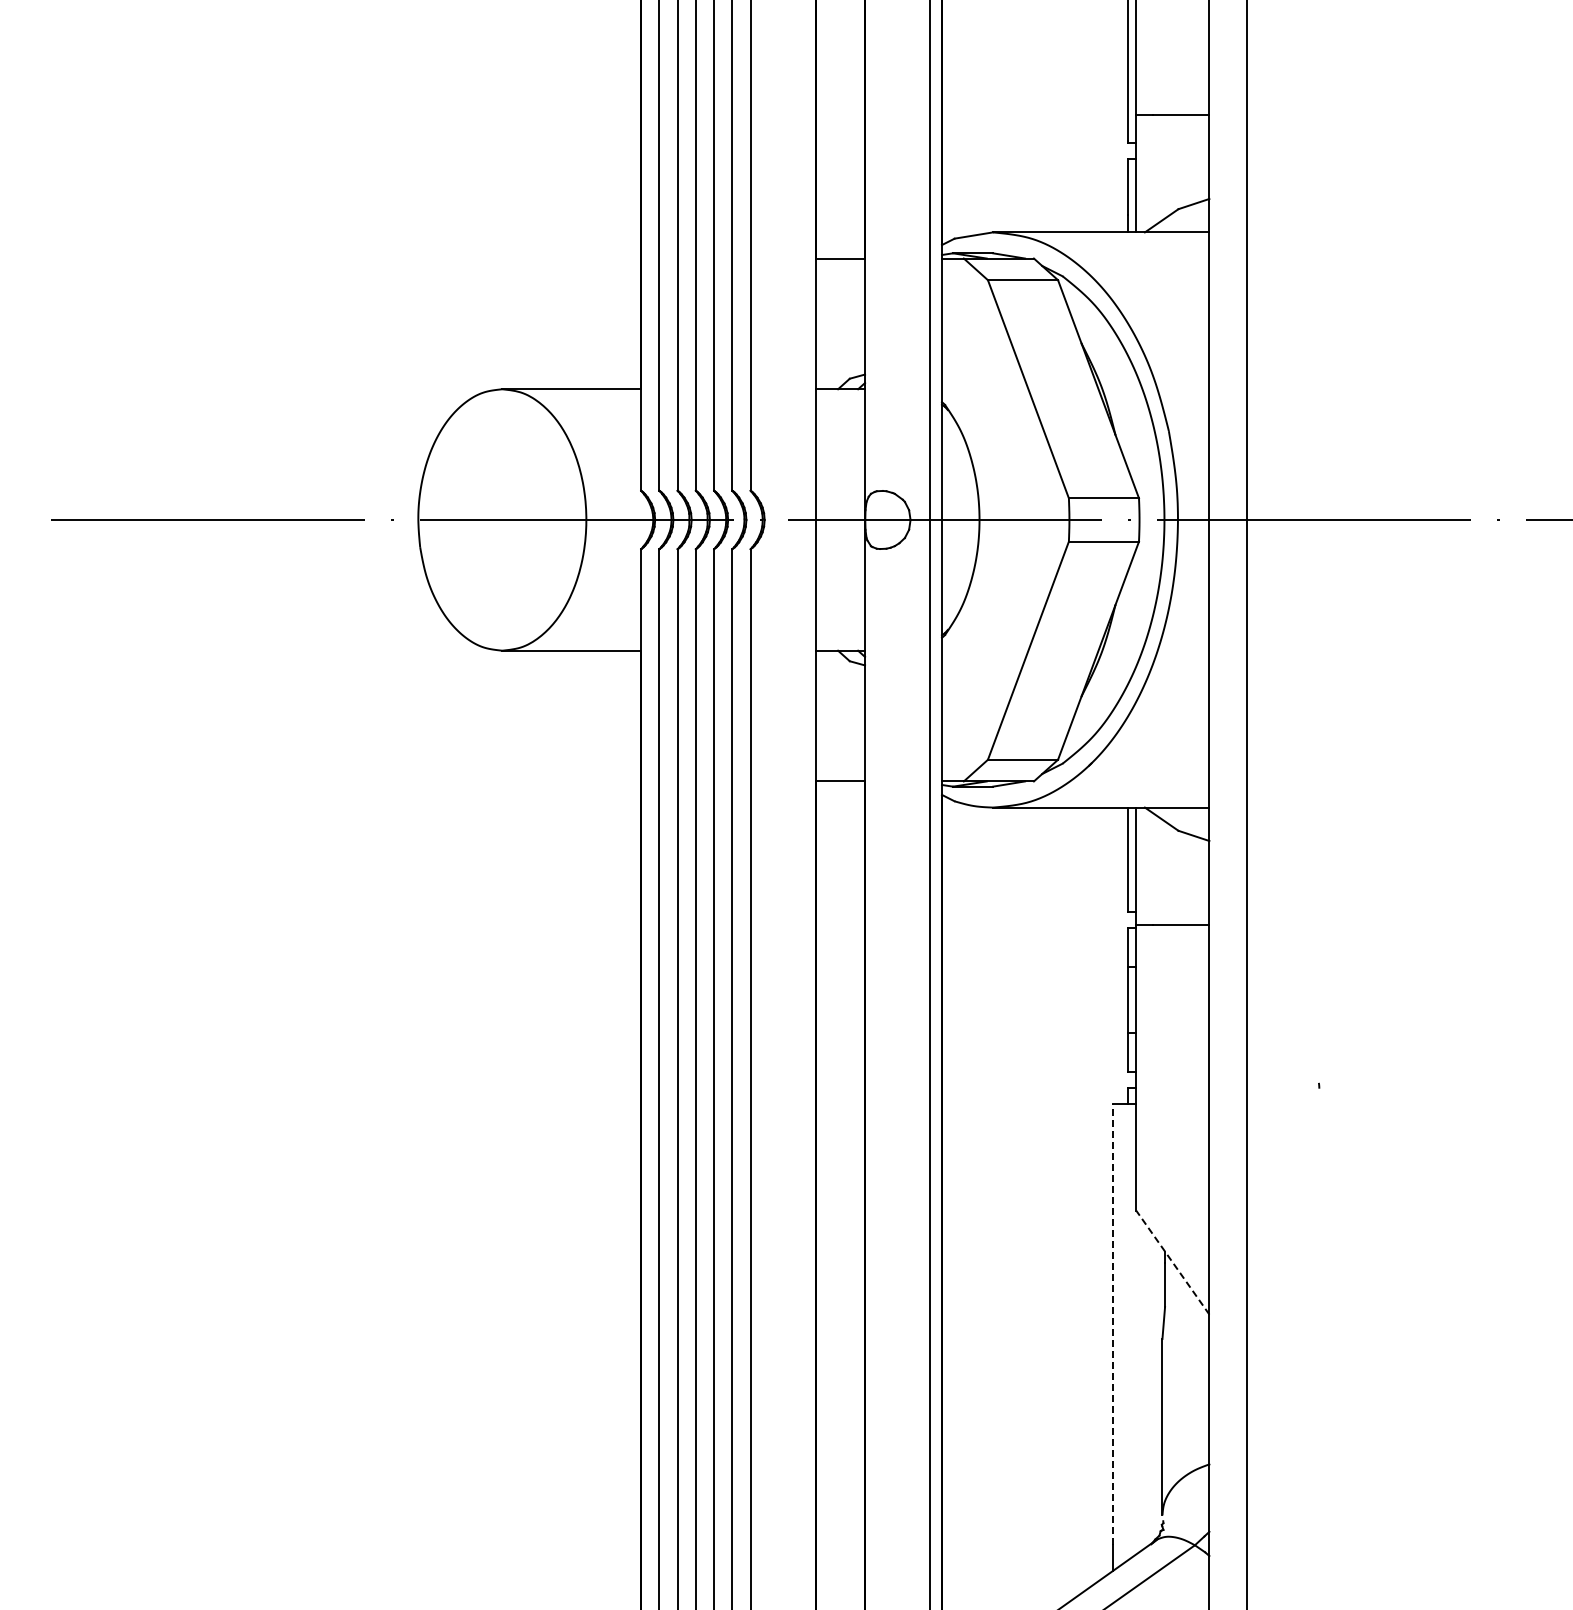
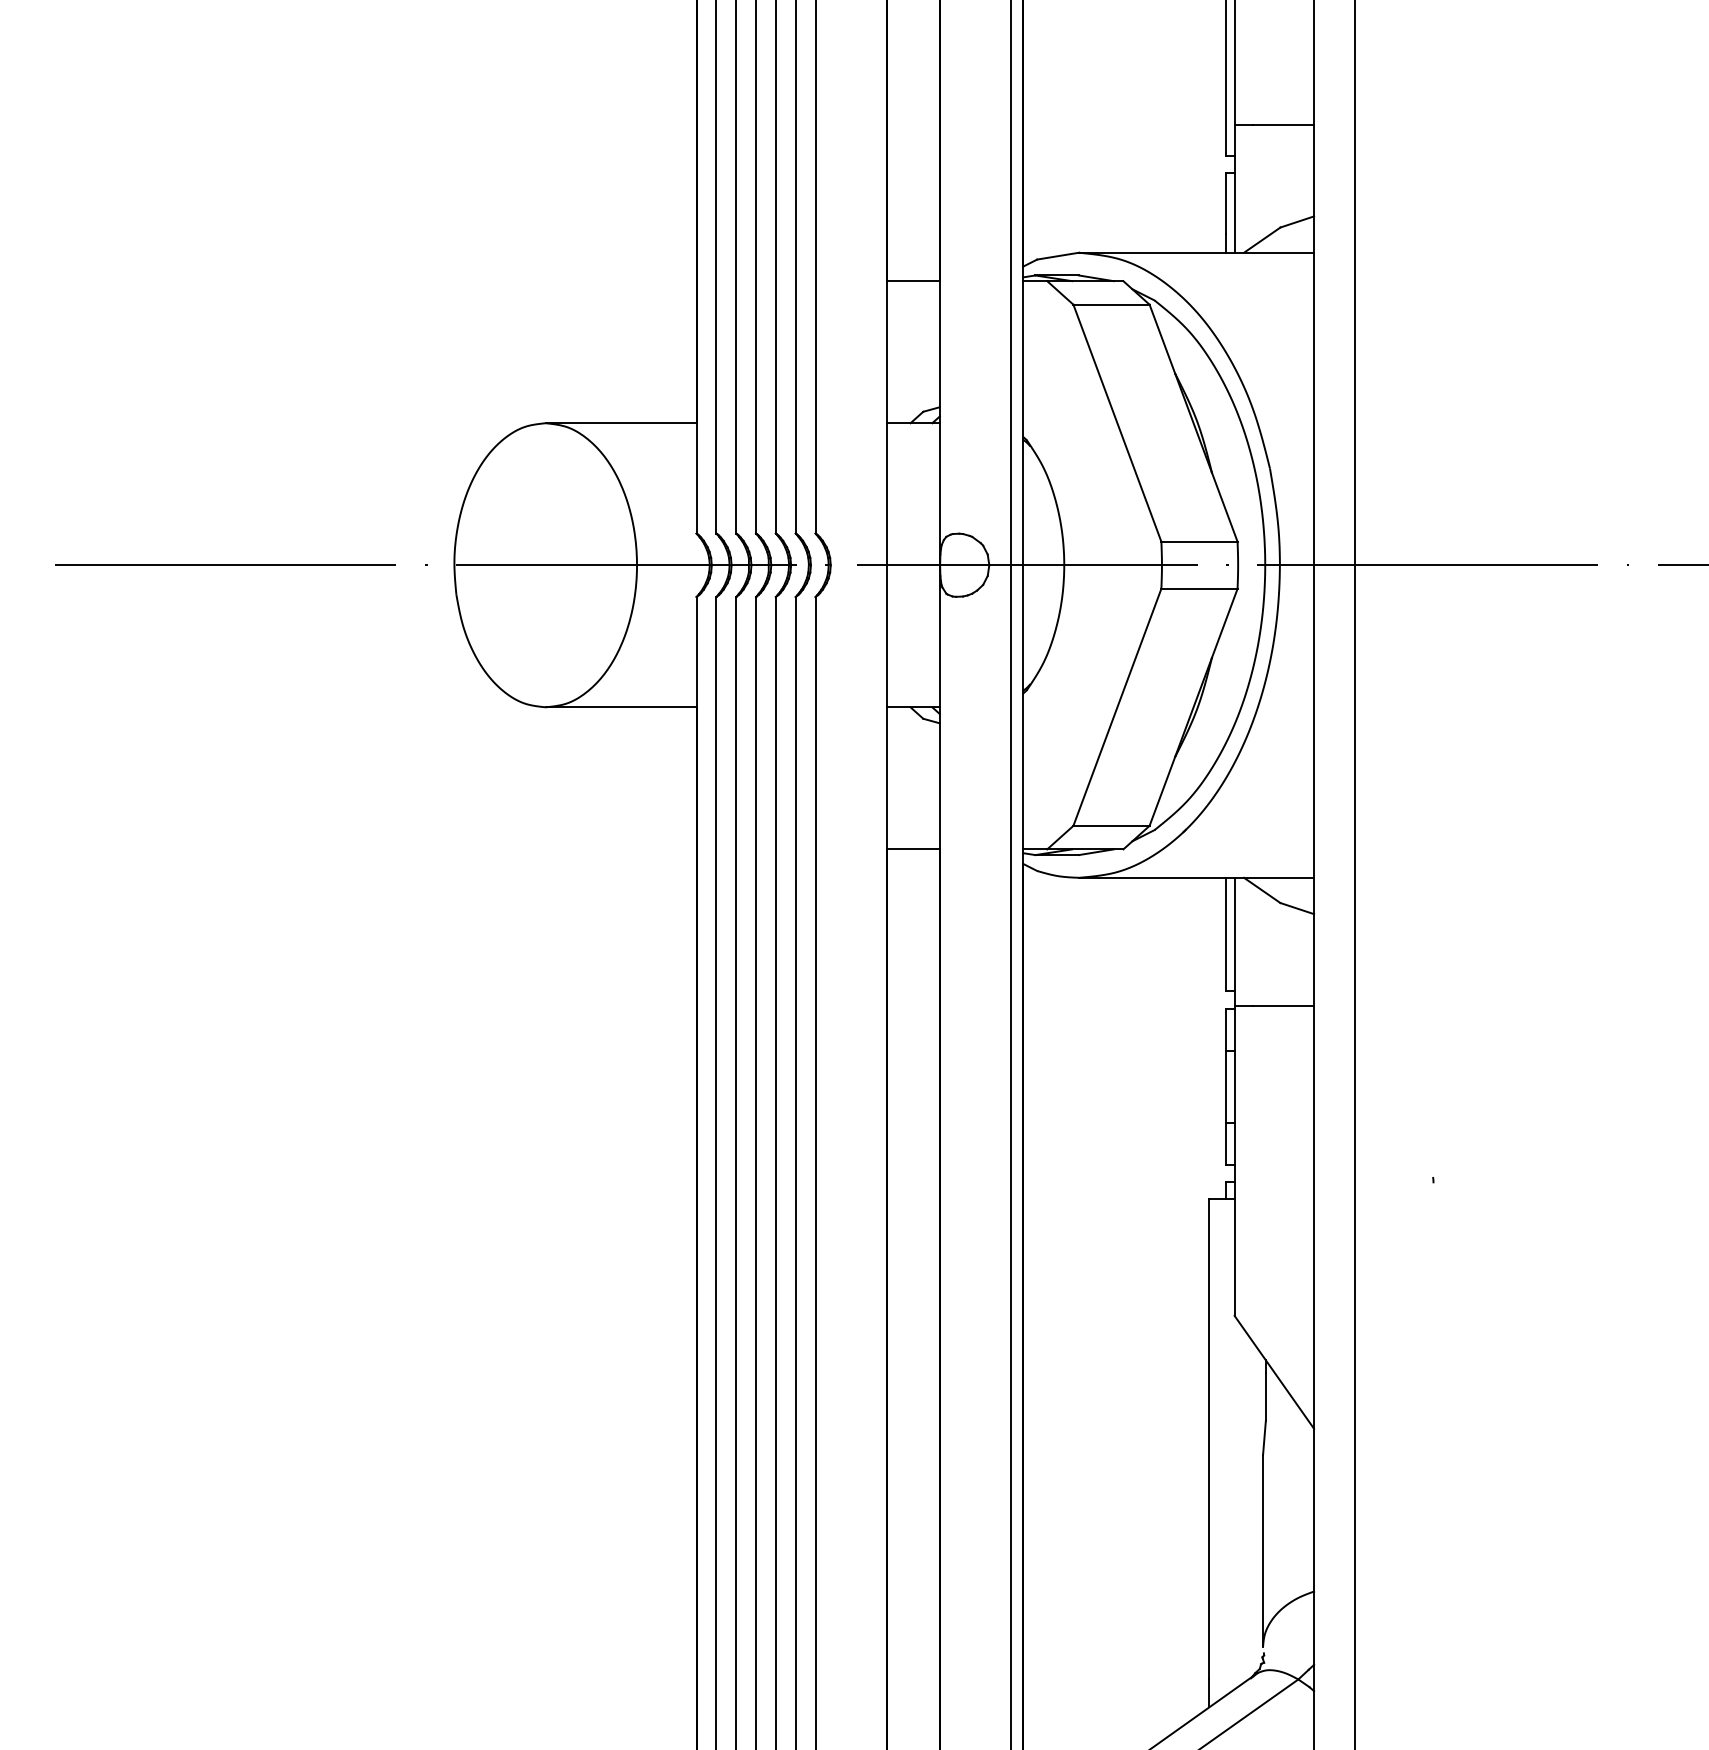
line: (1172, 1262) -> (1273, 1372), dashed -> solid
line: (1112, 1324) -> (1208, 1439), dashed -> solid

